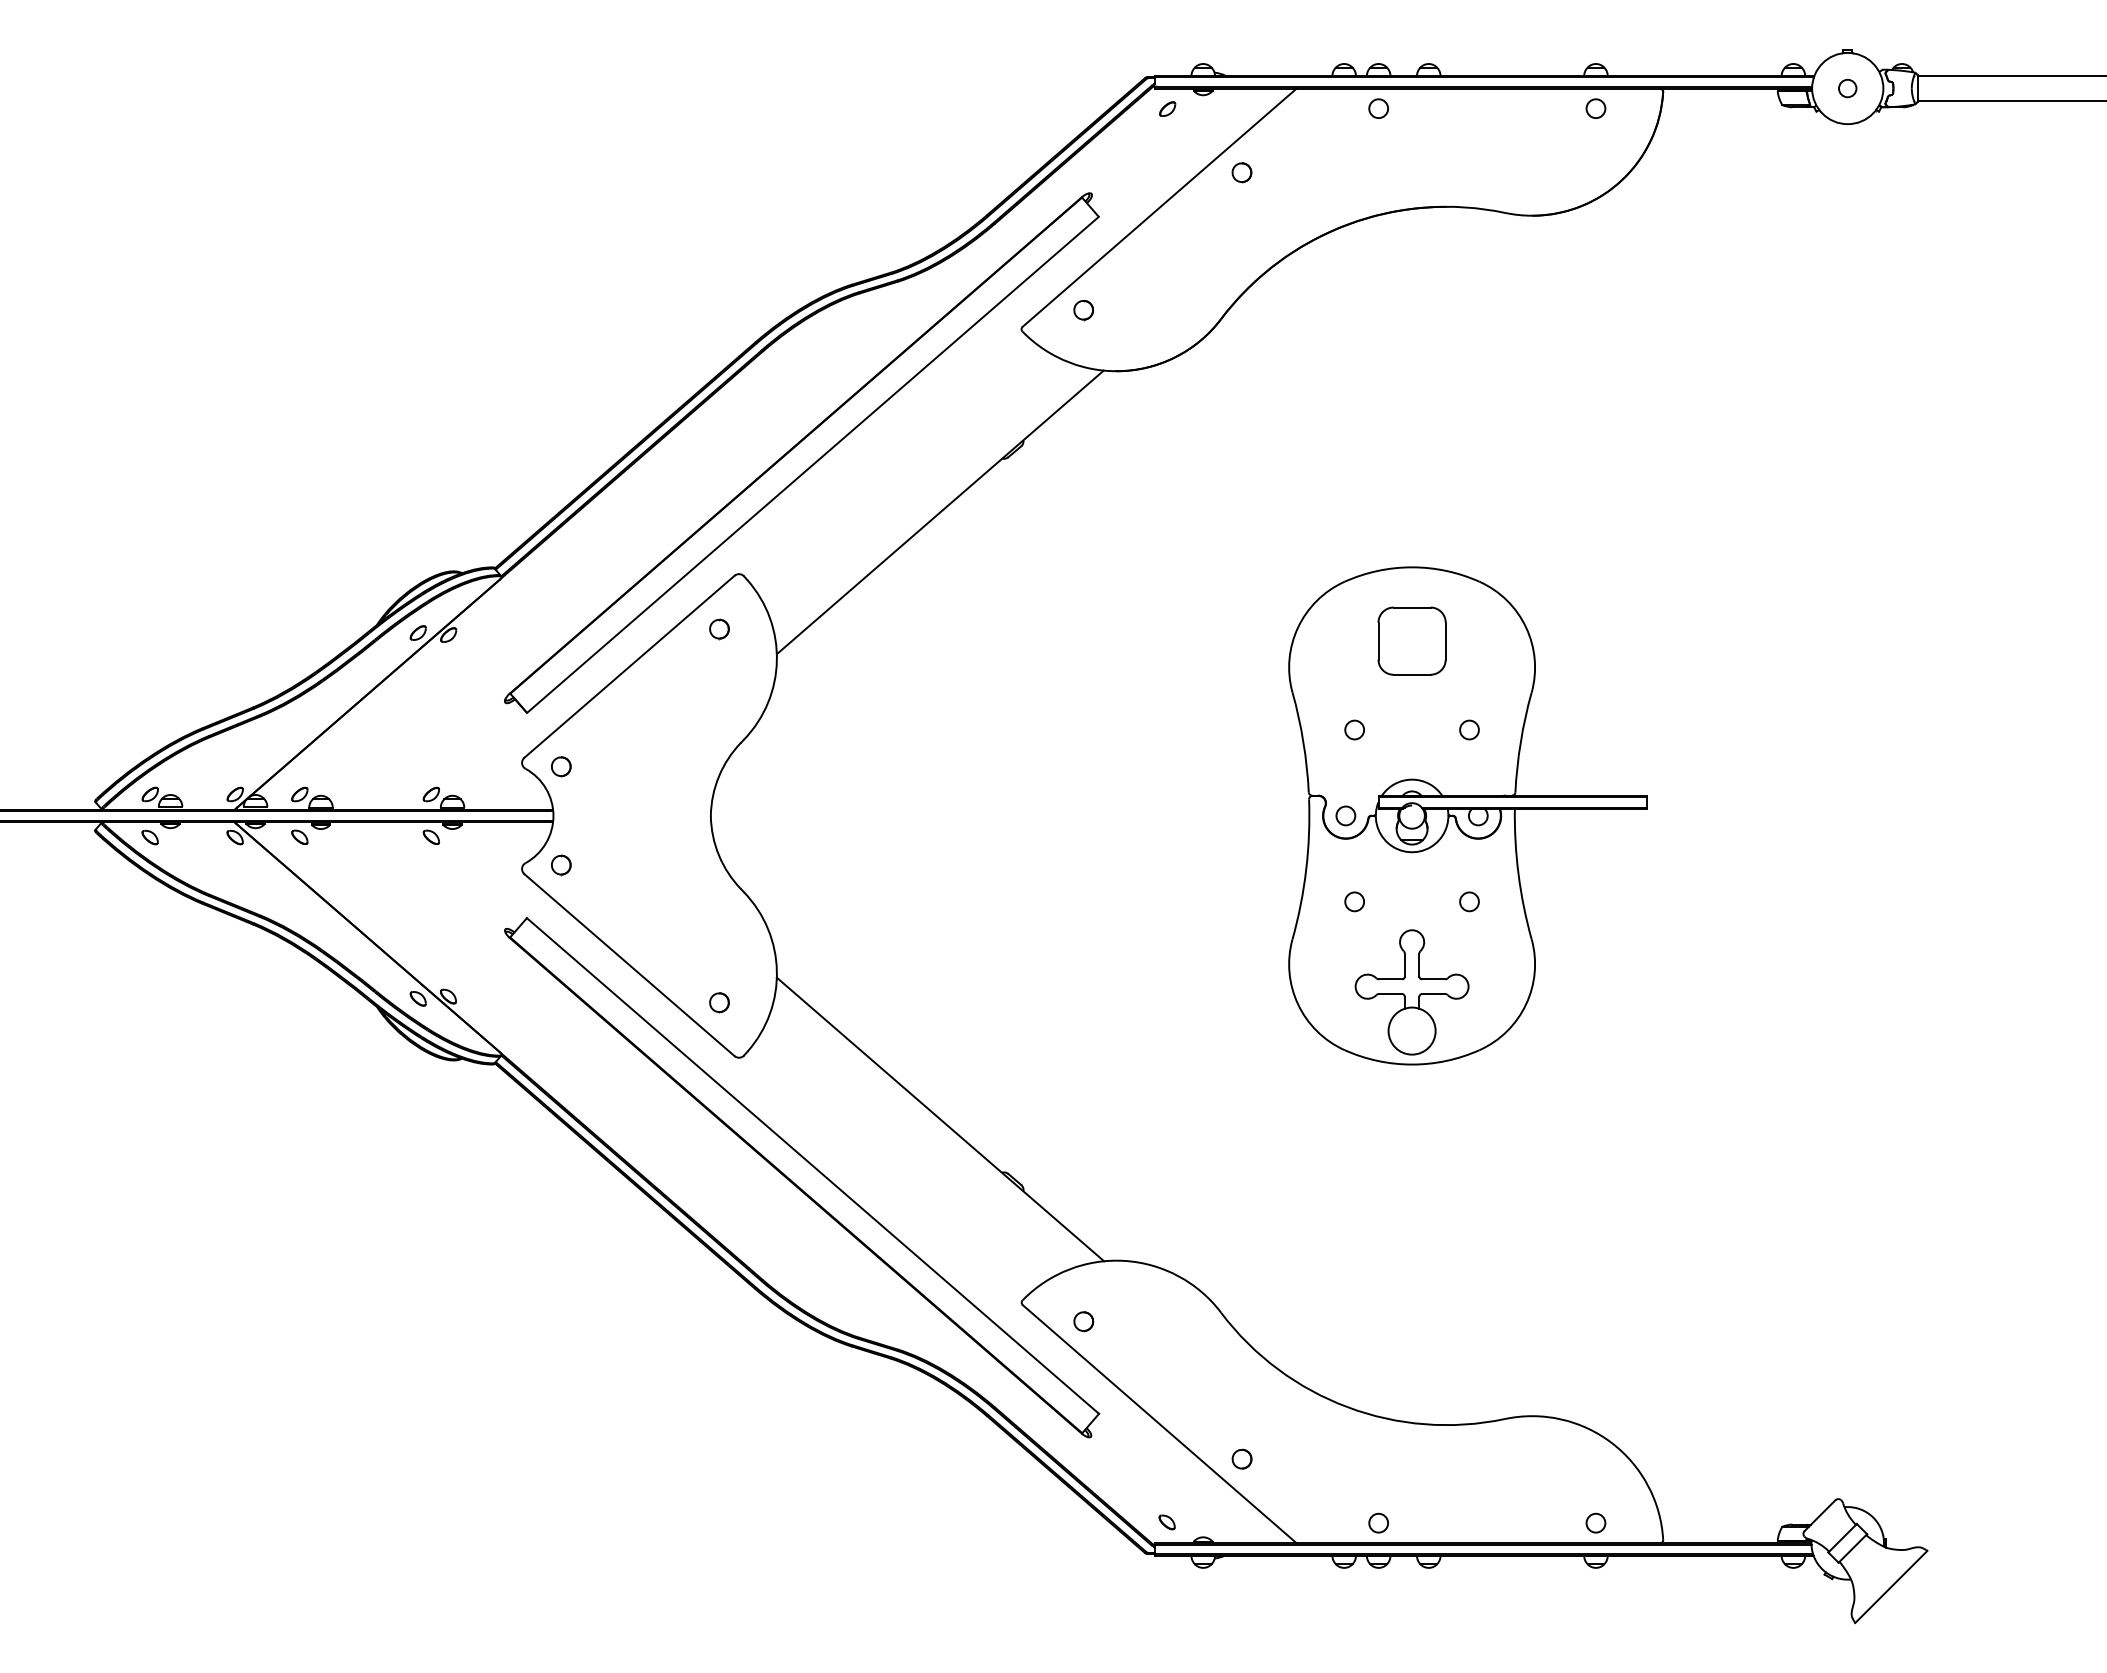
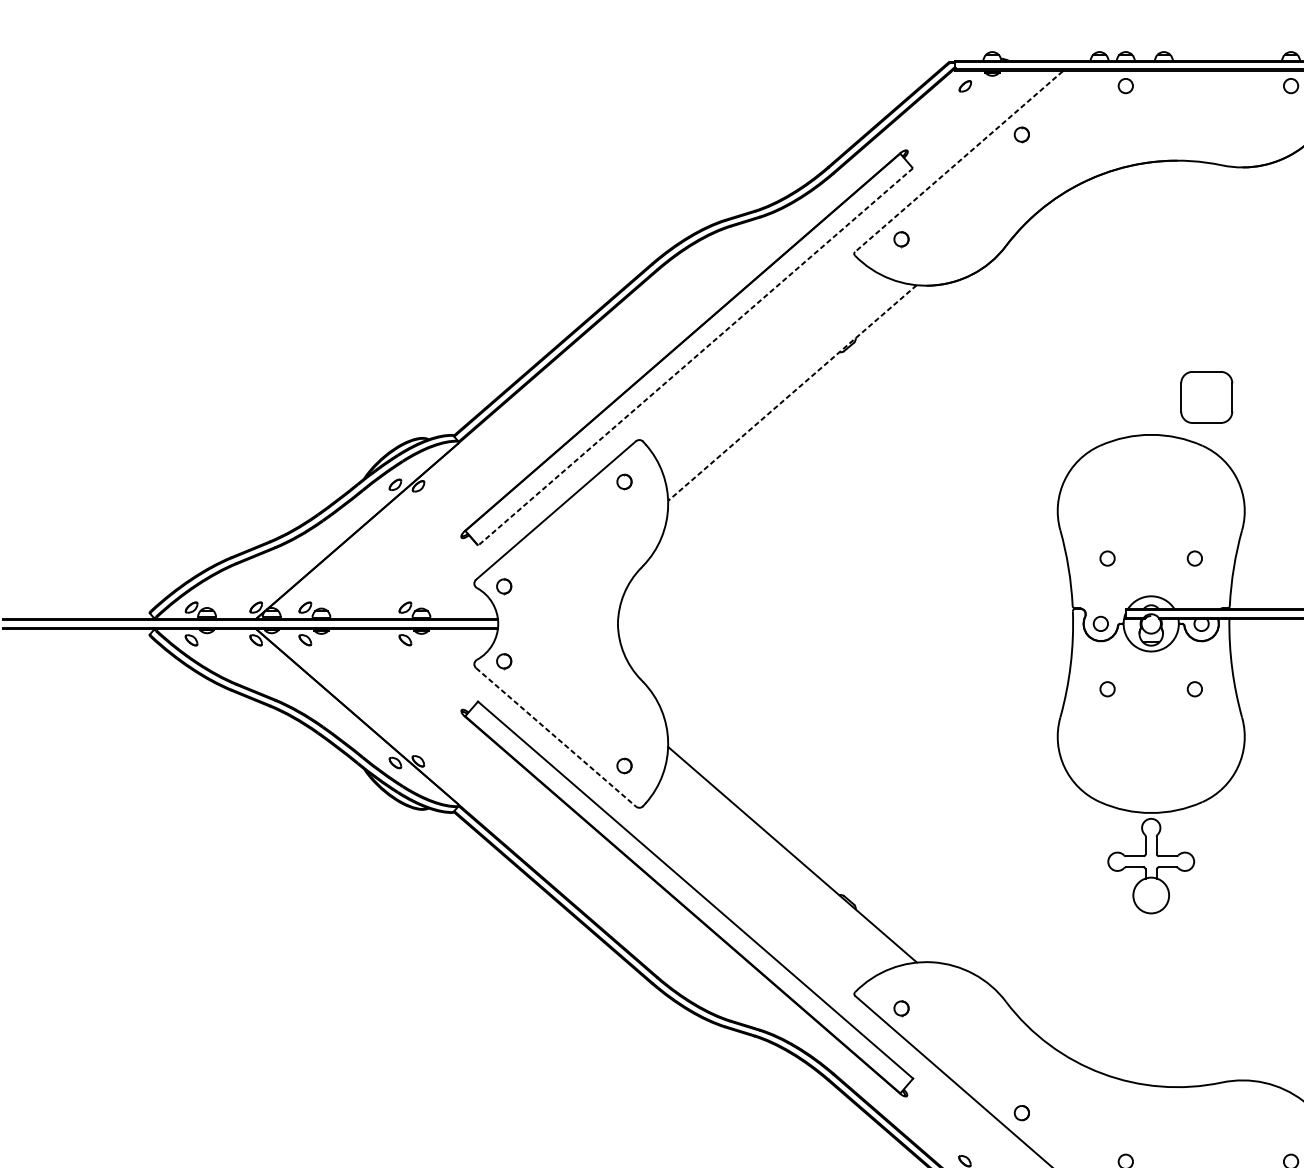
line: (1159, 208) -> (959, 161), solid -> dashed
line: (812, 465) -> (695, 357), solid -> dashed
line: (939, 512) -> (791, 393), solid -> dashed
part: (1411, 640) -> (1206, 396), moved
line: (629, 965) -> (556, 737), solid -> dashed
part: (1411, 992) -> (1150, 866), moved

